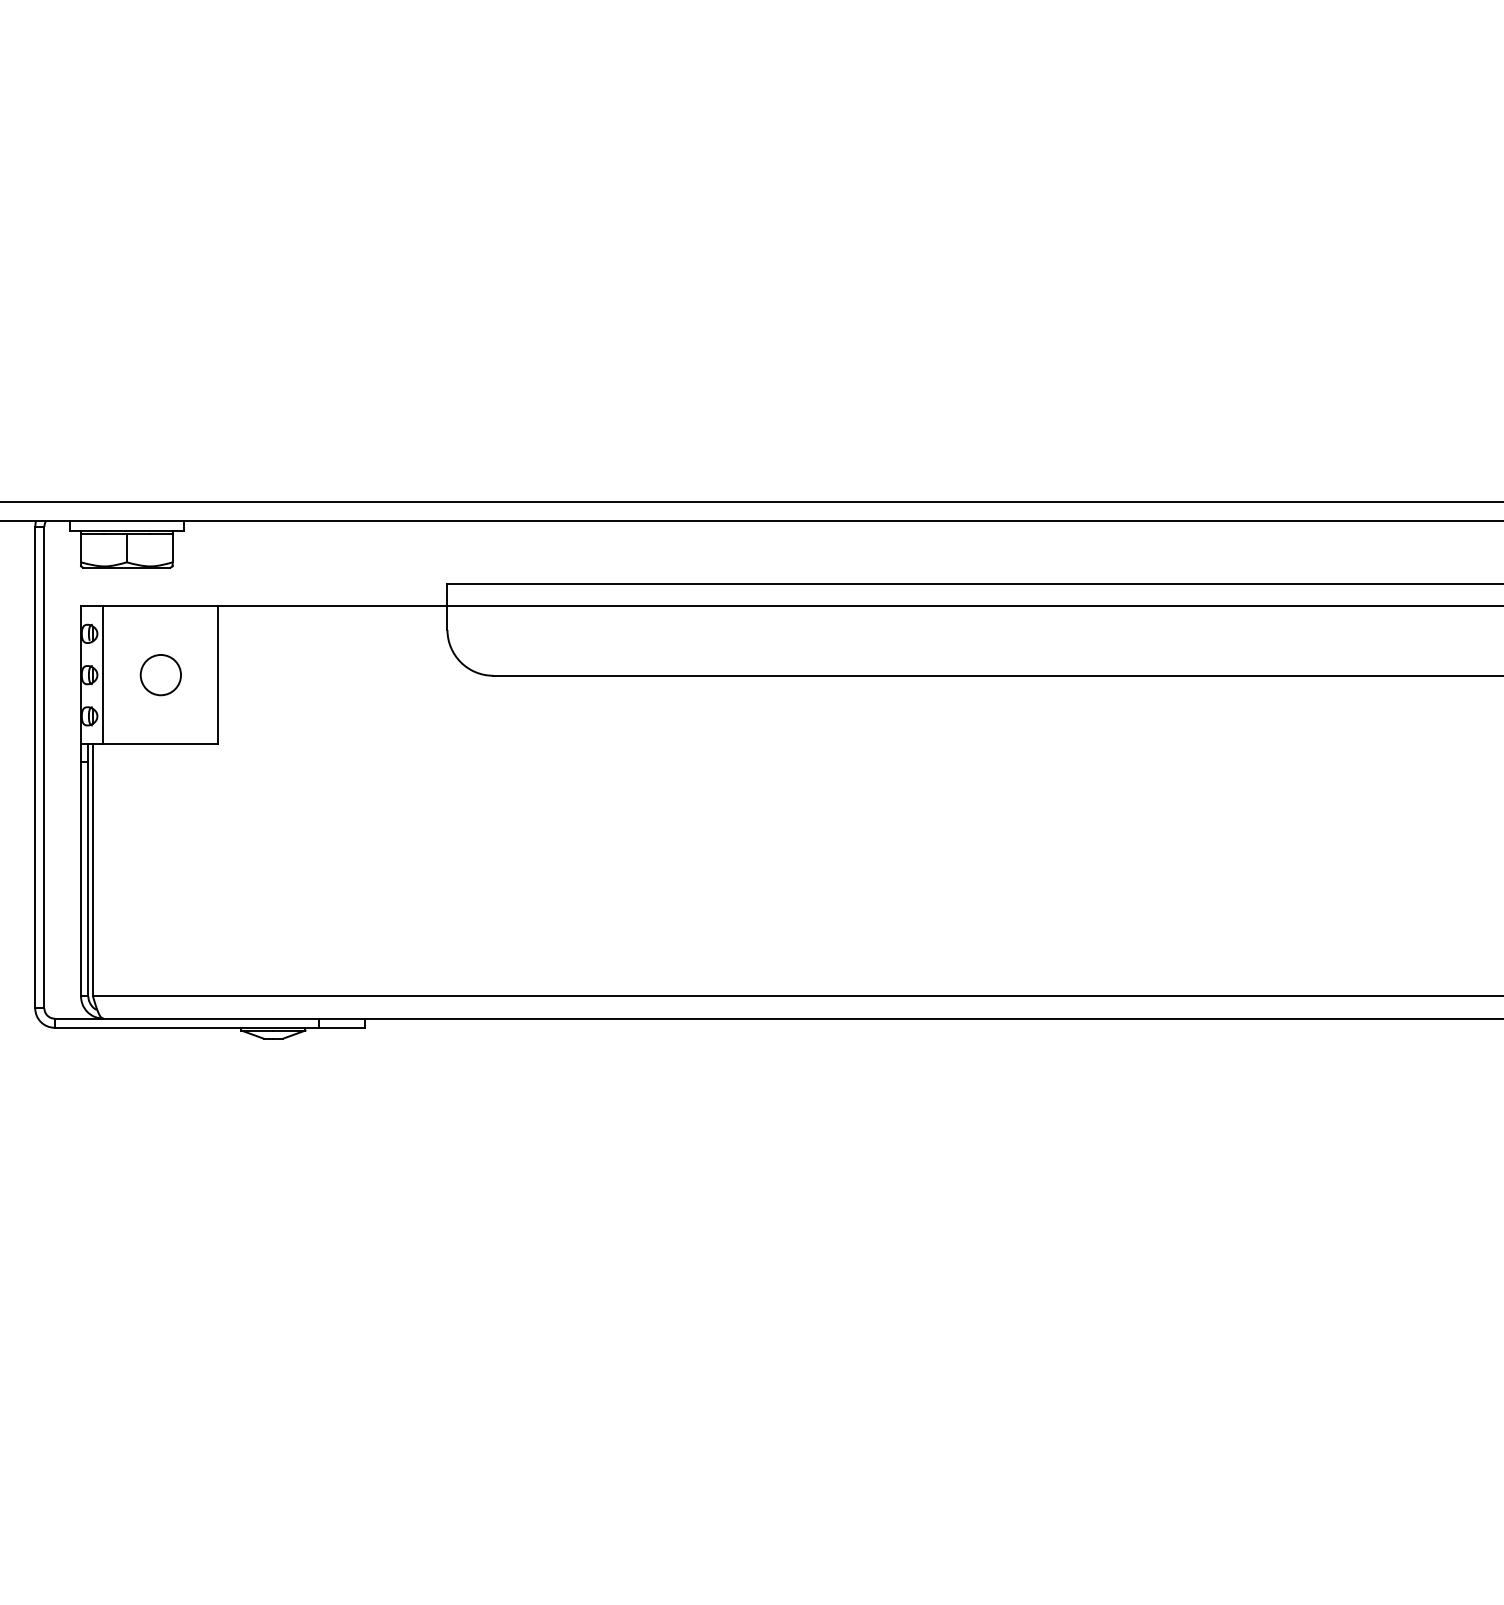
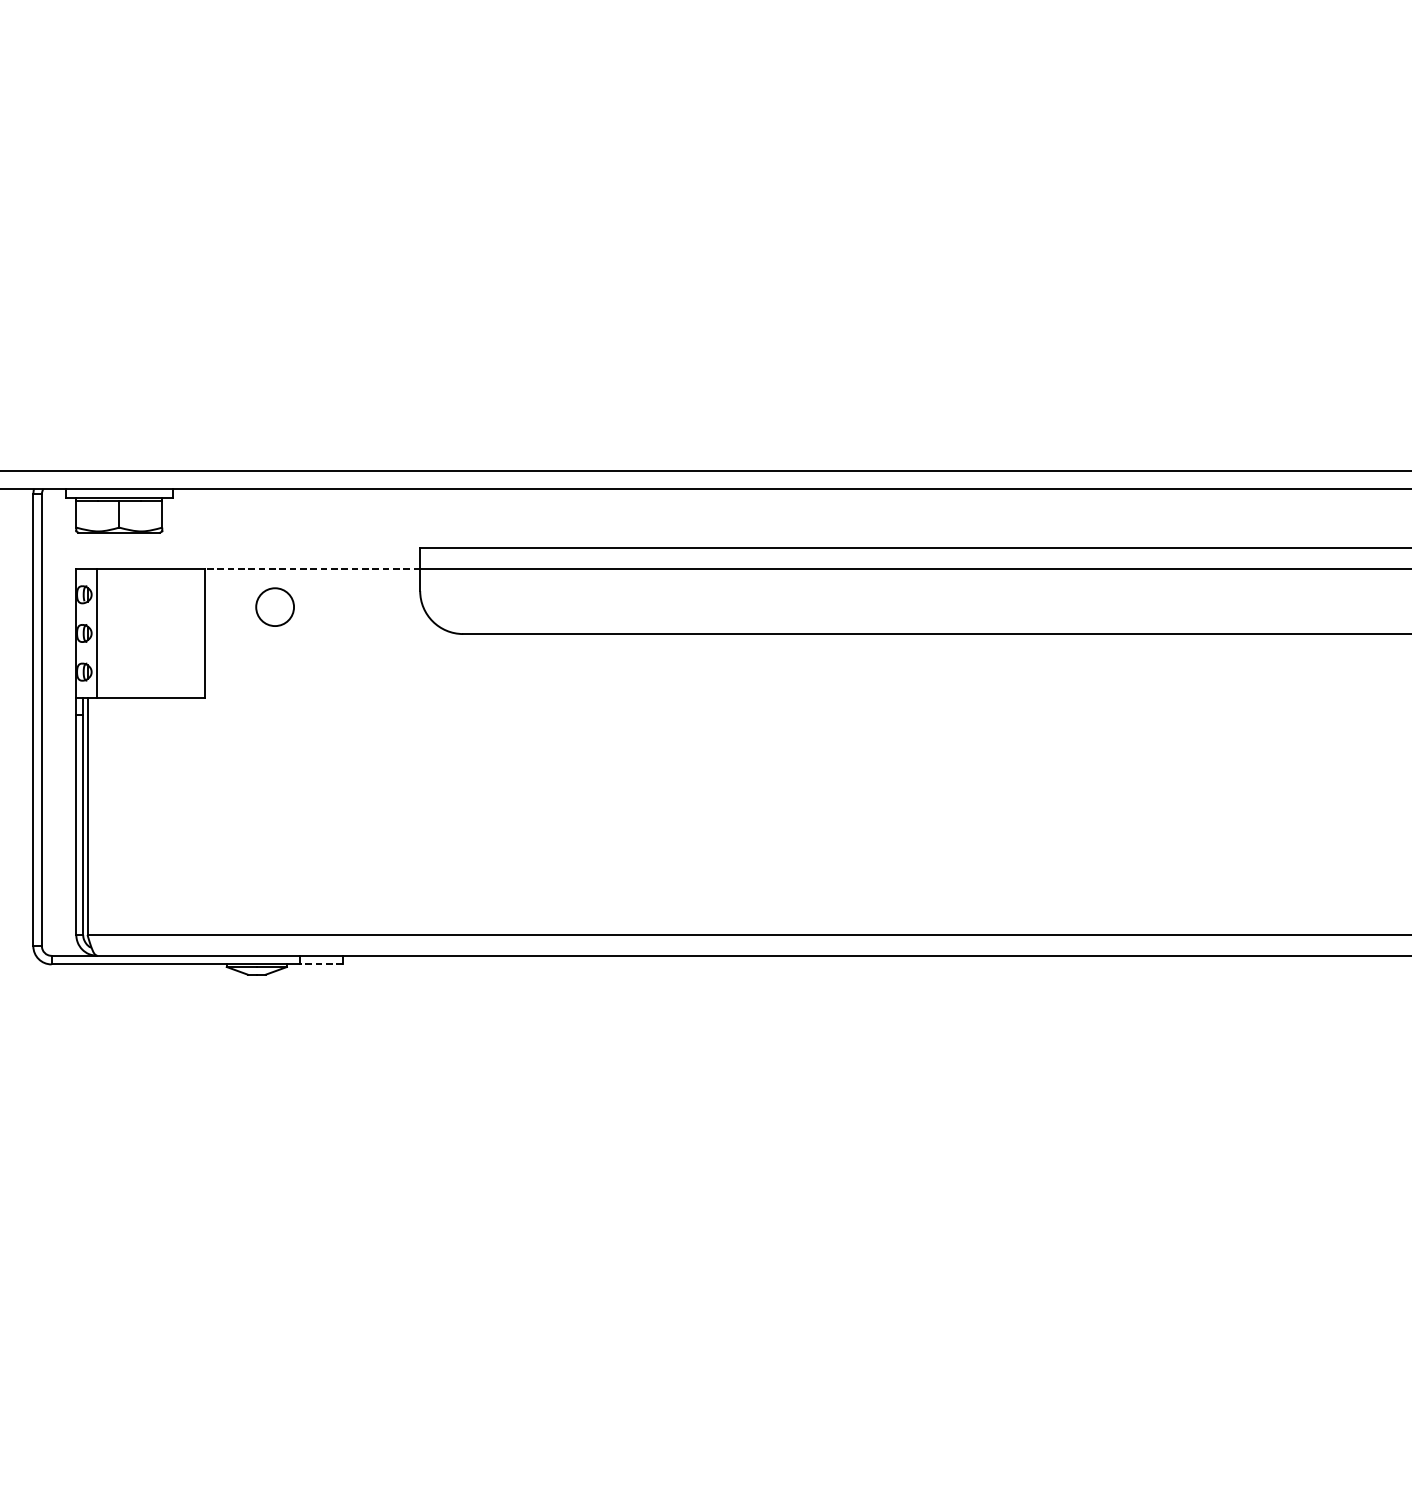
line: (332, 606) -> (312, 569), solid -> dashed
circle: (160, 675) -> (274, 607), moved
line: (342, 1027) -> (321, 964), solid -> dashed

